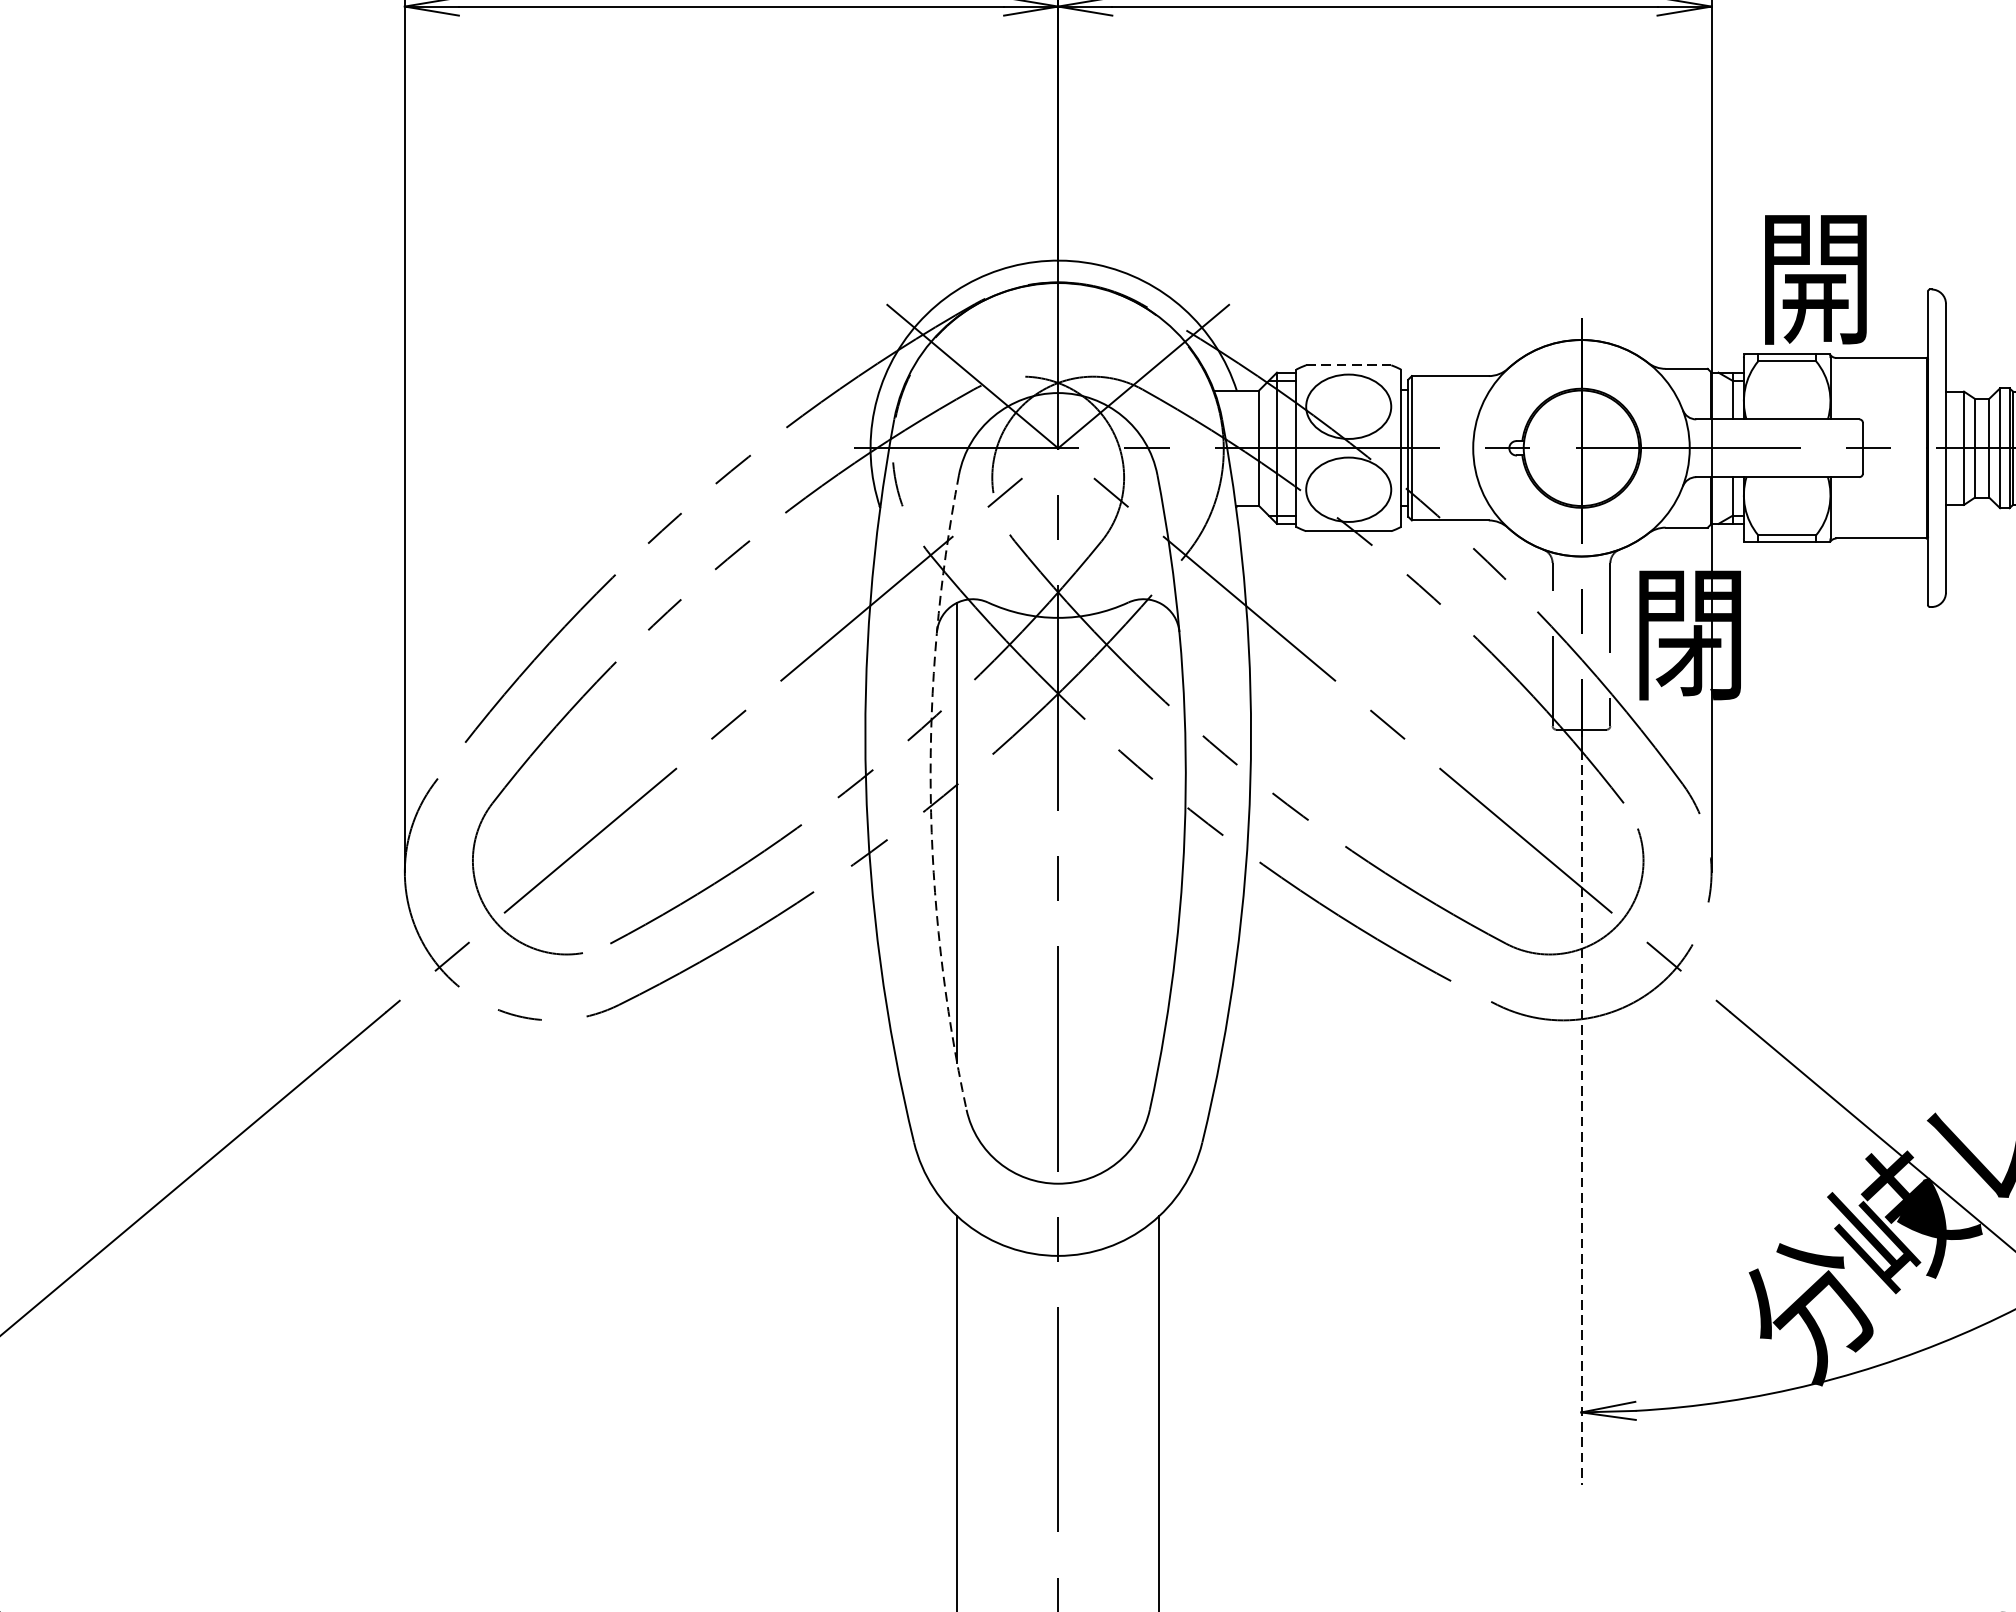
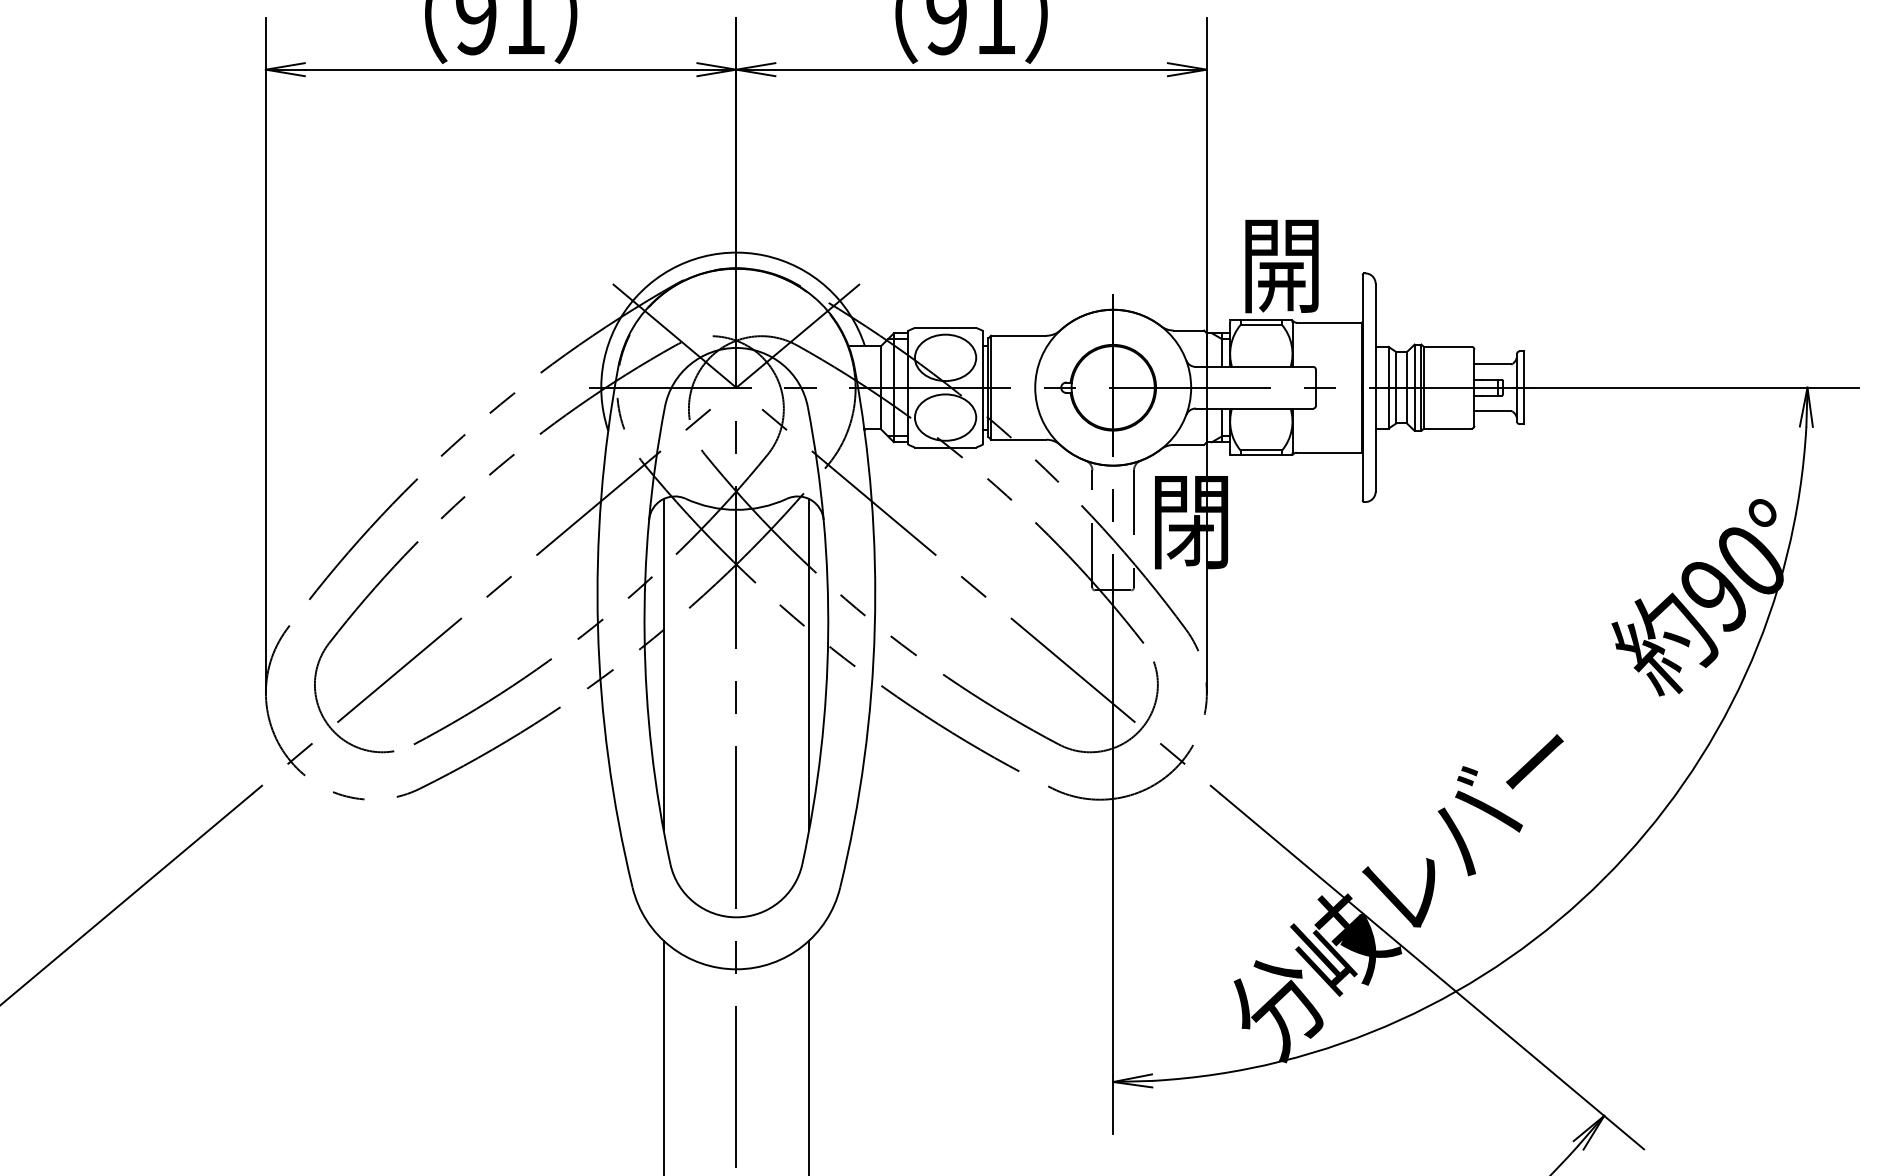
line: (1348, 364) -> (945, 327), dashed -> solid
arc: (930, 792) -> (644, 635), dashed -> solid
line: (1159, 832) -> (809, 664), added
line: (1581, 1117) -> (1113, 869), dashed -> solid

